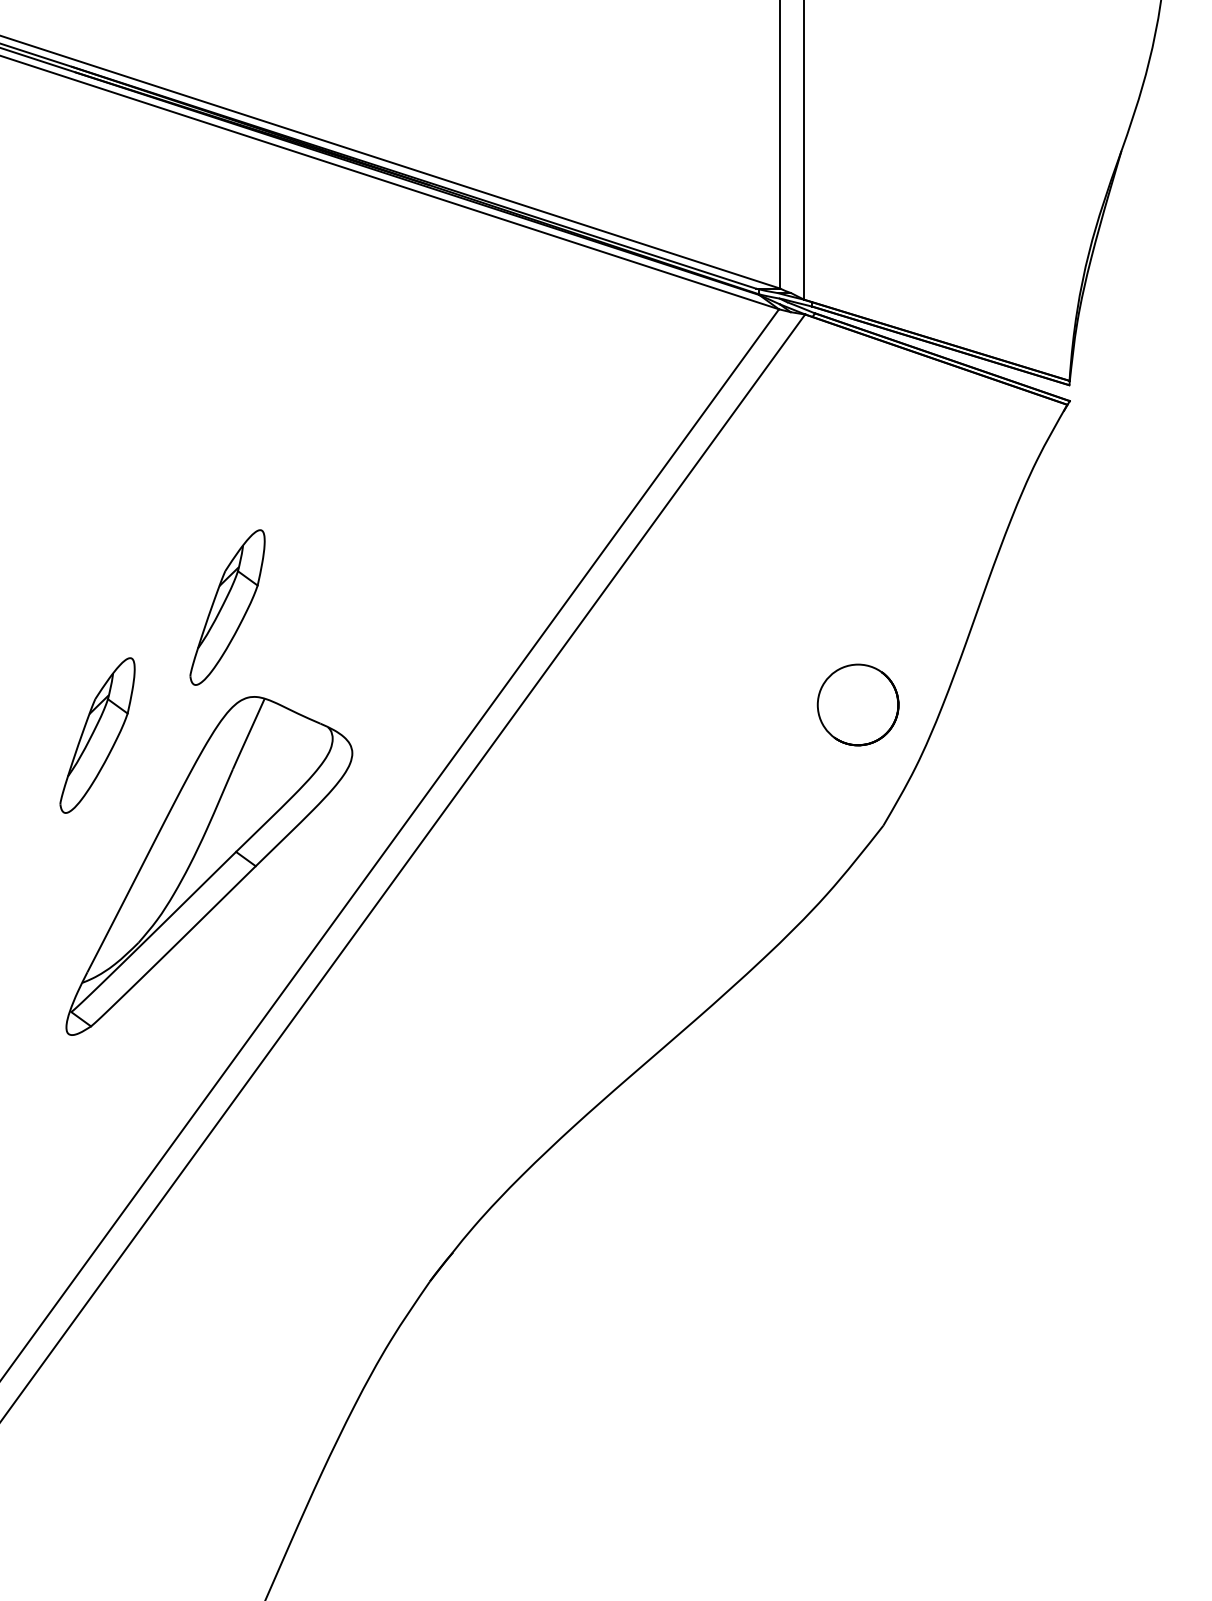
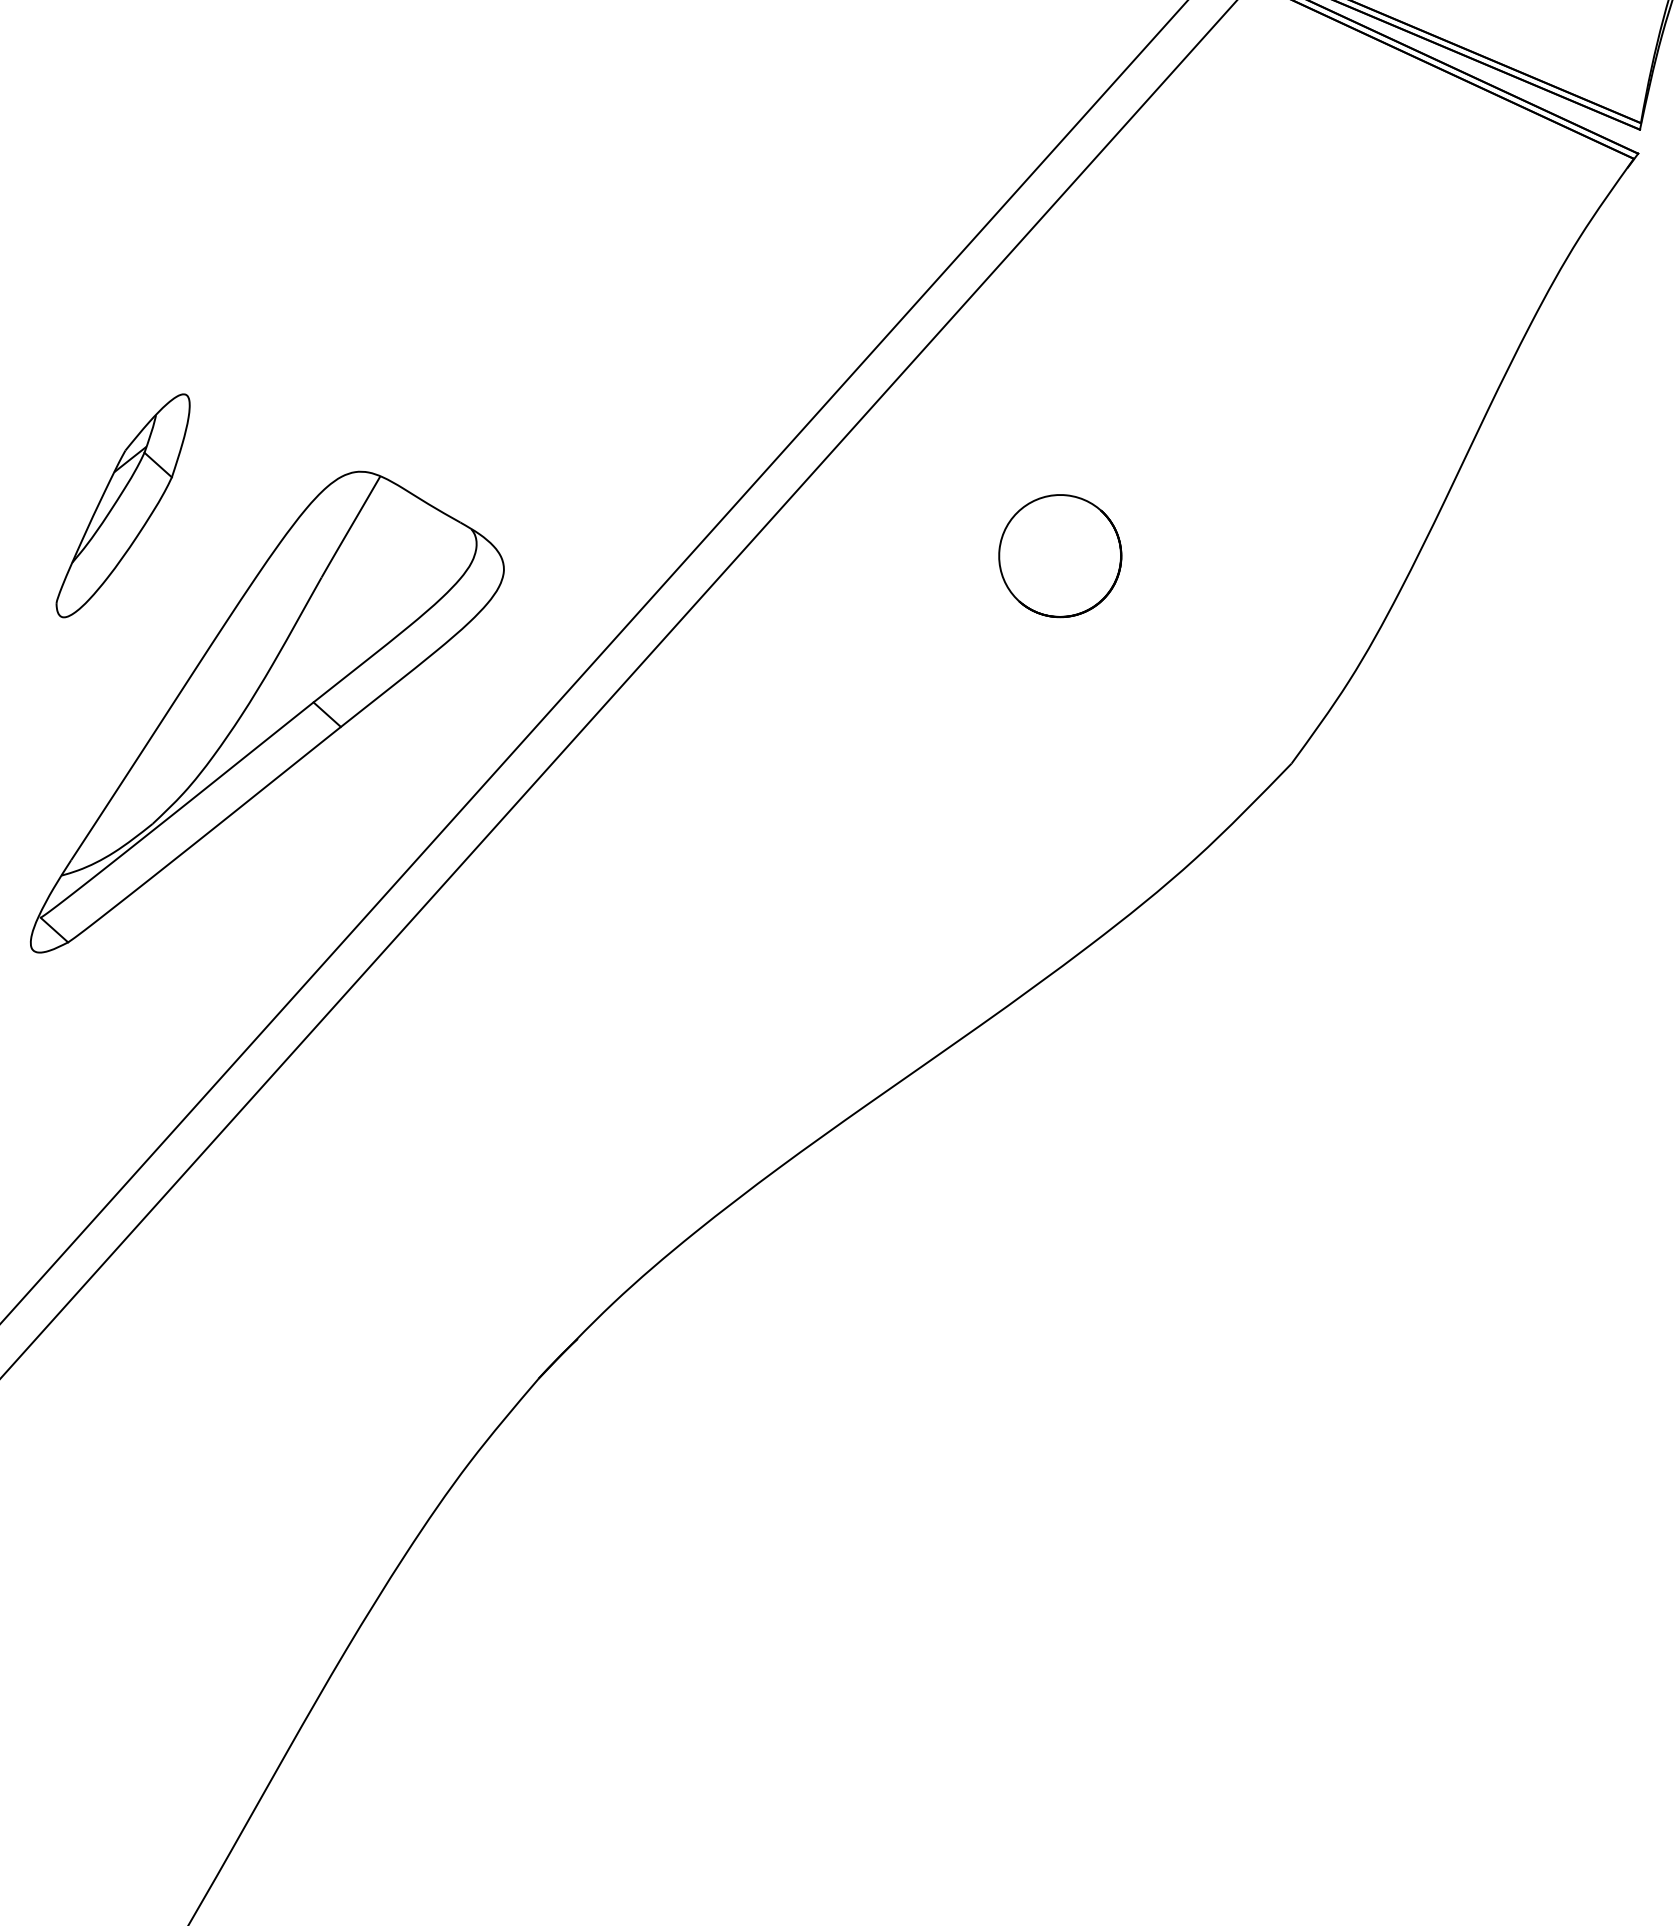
part: (227, 607) -> (338, 333), removed
part: (857, 704) -> (1059, 555), moved

